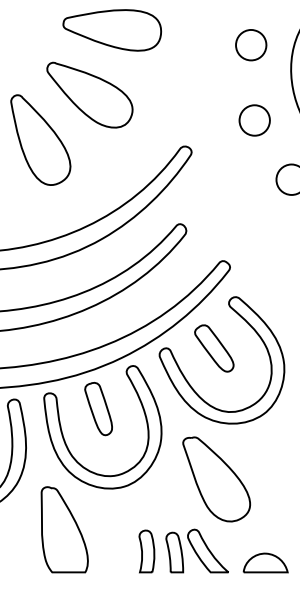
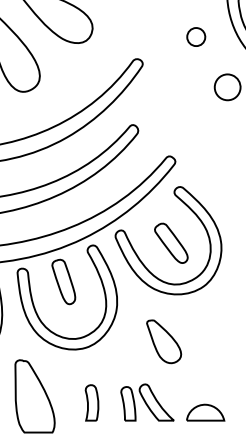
part: (254, 120) -> (196, 37), size x0.7
part: (214, 348) -> (171, 243), moved
part: (216, 479) -> (163, 341), size x0.6
part: (64, 529) -> (34, 396), moved
part: (146, 551) -> (91, 402), moved

